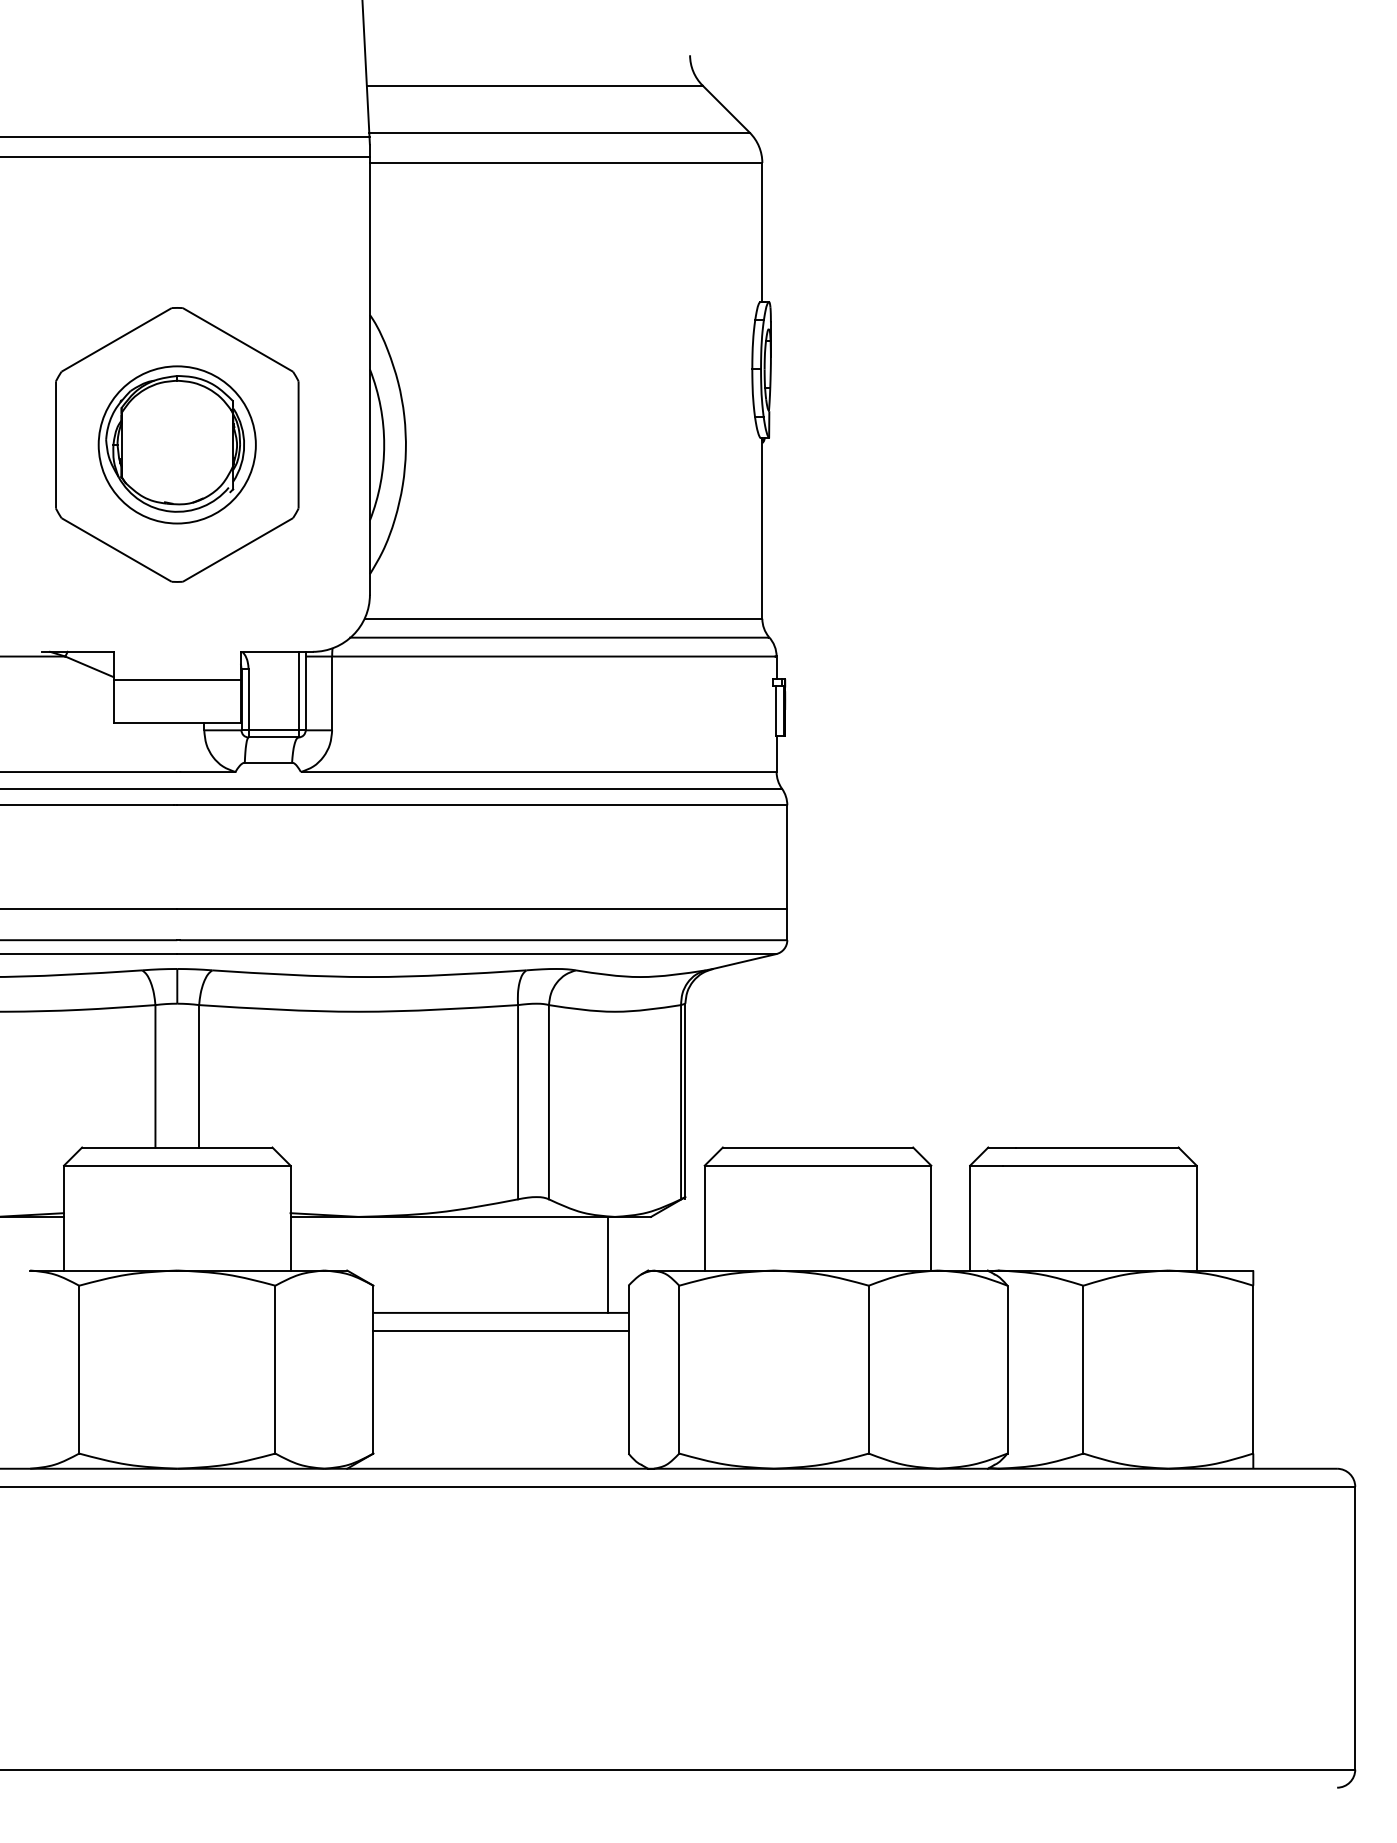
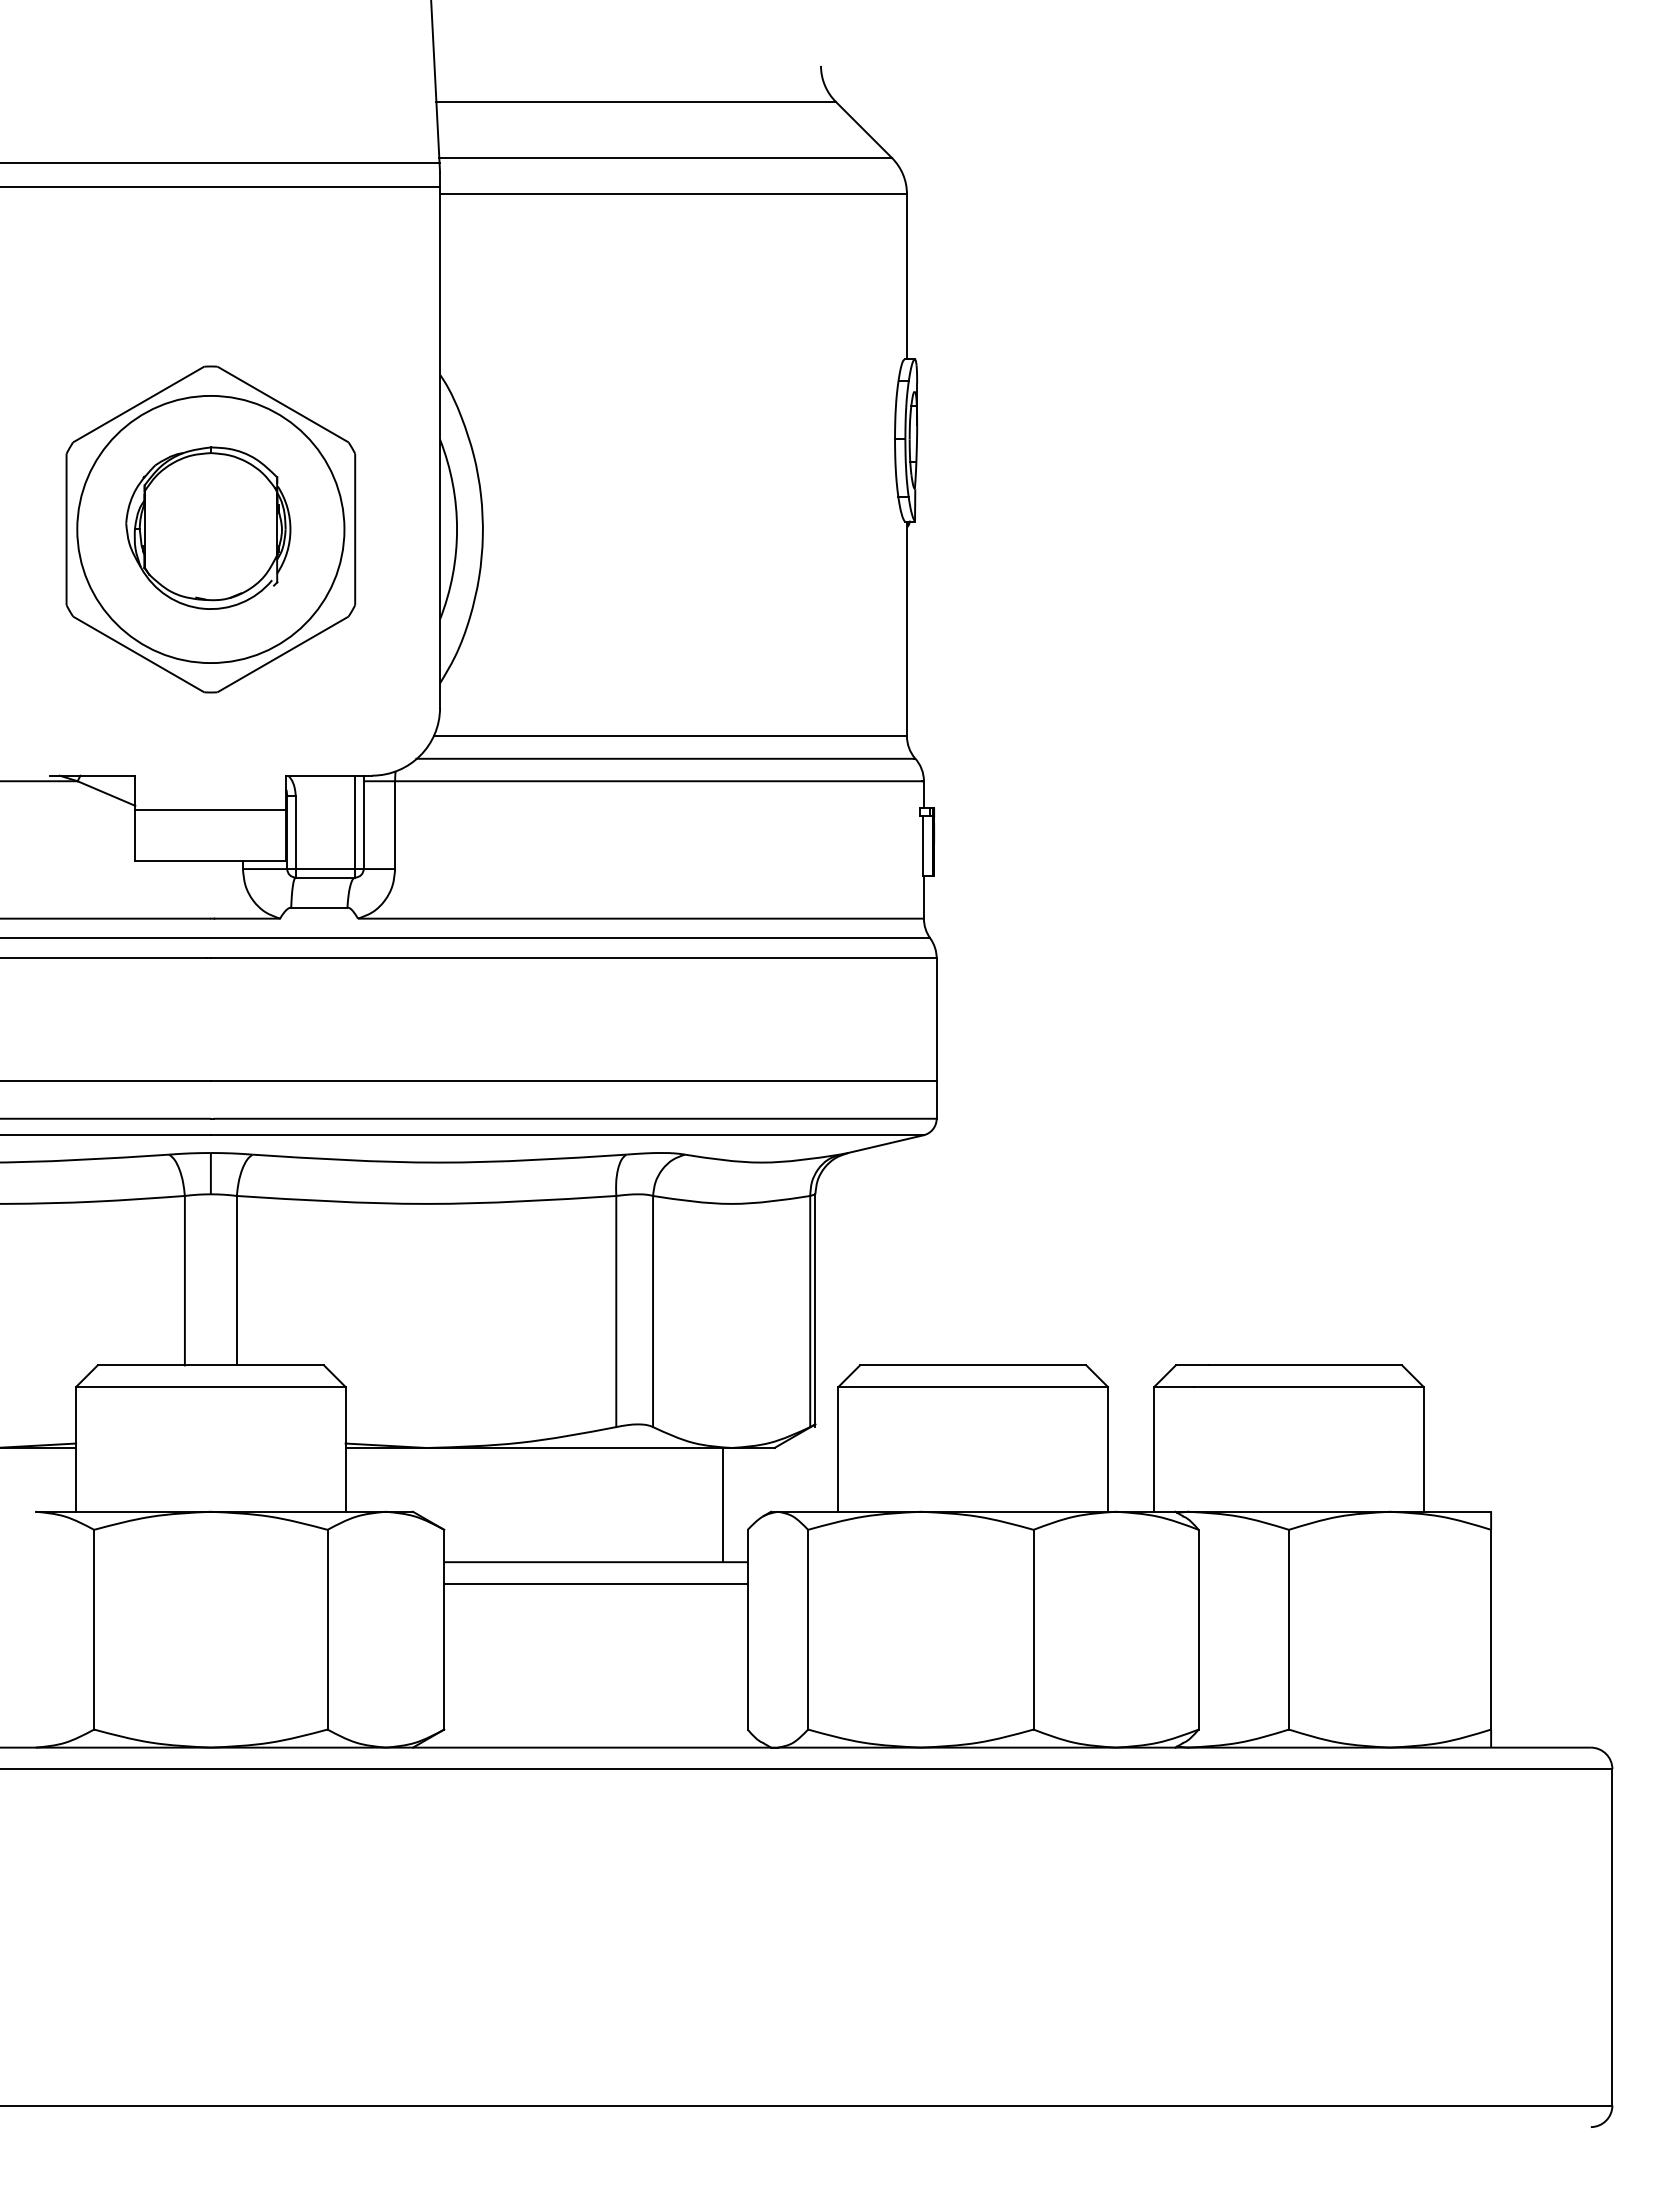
circle: (177, 444) -> (211, 528), size x1.43

